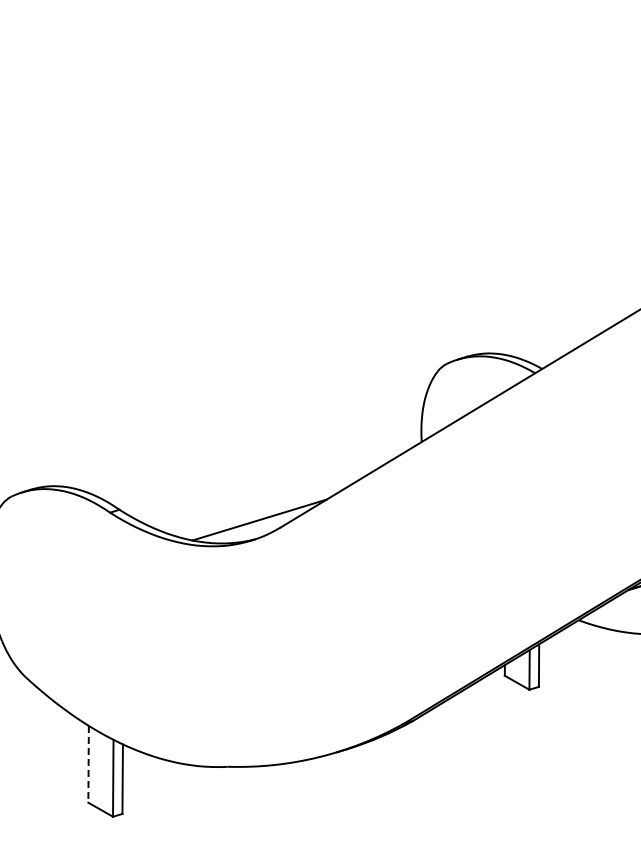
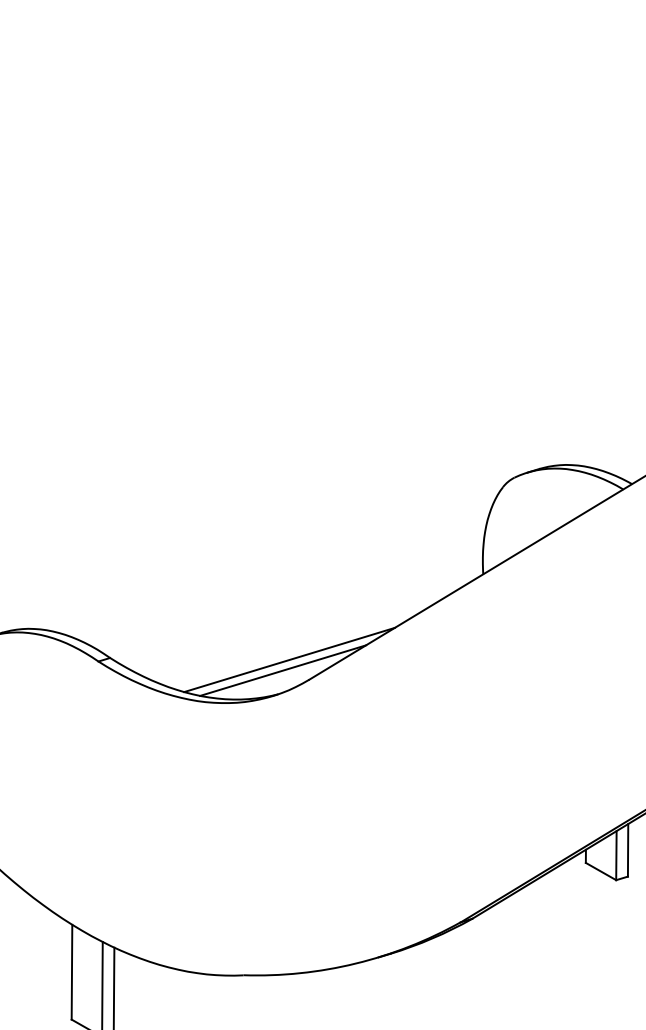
line: (264, 511) -> (289, 660), added
line: (88, 764) -> (71, 972), dashed -> solid

